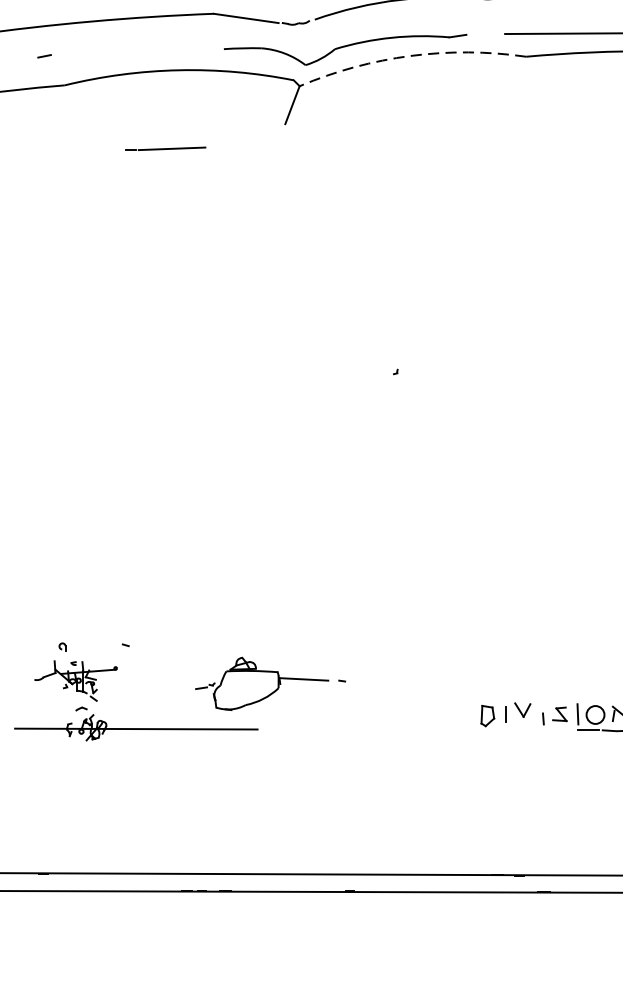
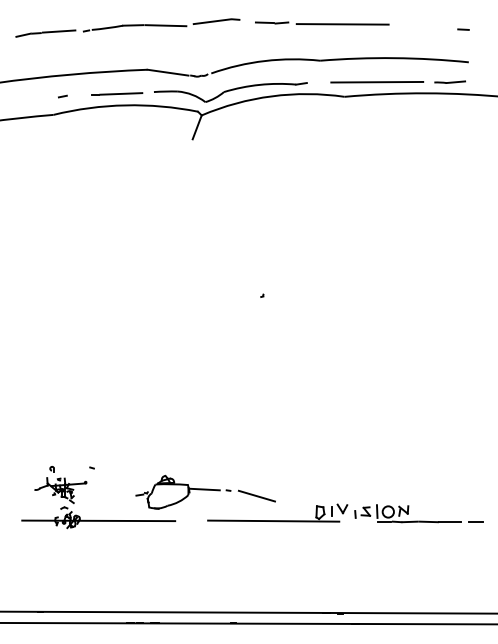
line: (44, 56) -> (62, 96), moved
arc: (410, 56) -> (271, 96), dashed -> solid
line: (166, 148) -> (117, 93), moved
line: (386, 688) -> (256, 495), added
line: (413, 728) -> (273, 520), added

